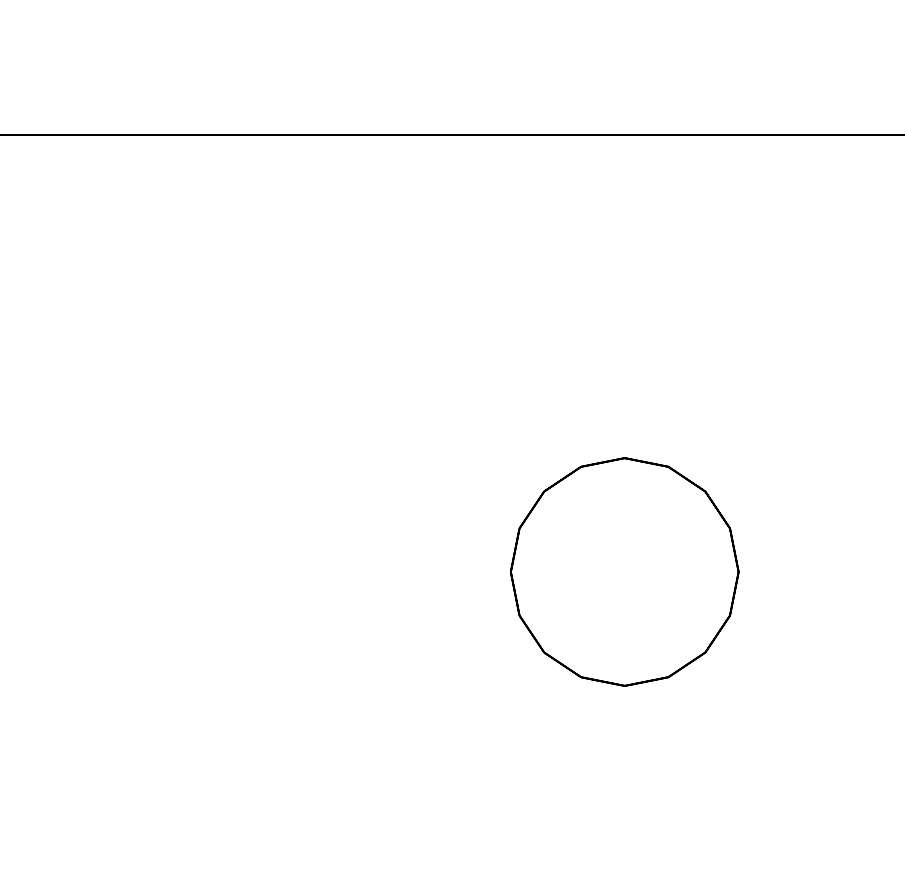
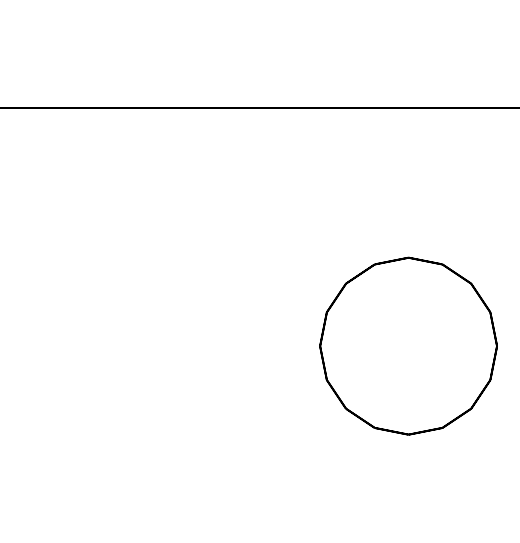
part: (624, 570) -> (408, 345), size x1.43

